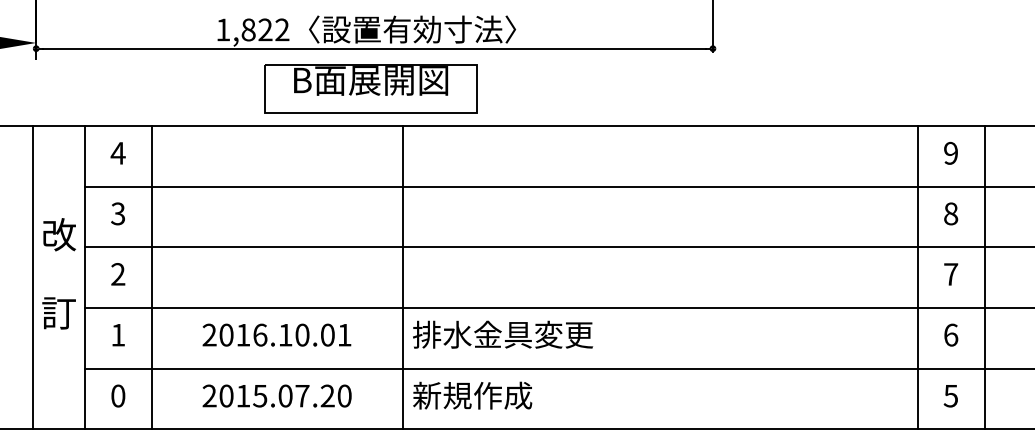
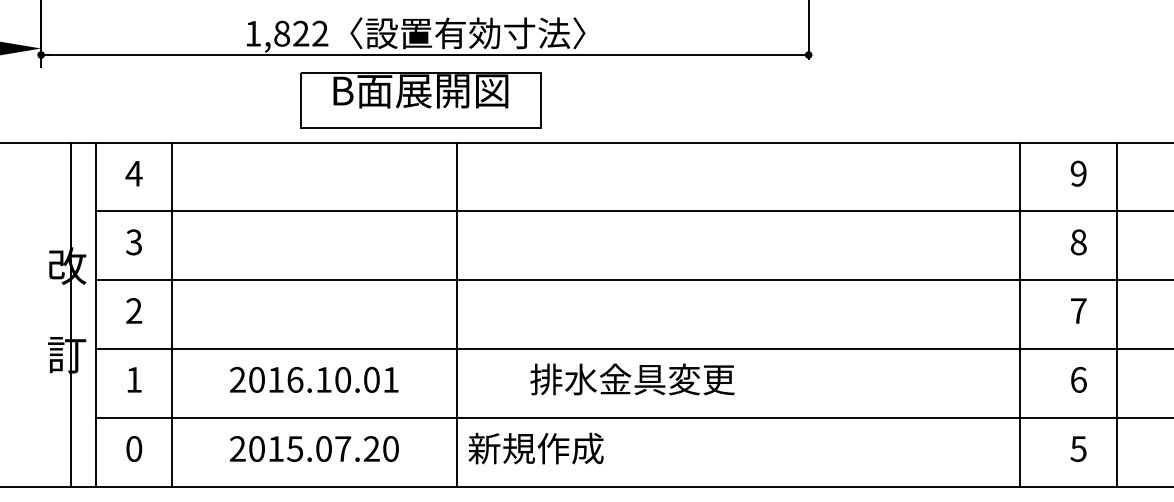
line: (33, 277) -> (71, 314), moved
line: (917, 277) -> (1019, 314), moved
text: (502, 334) -> (632, 379), moved

